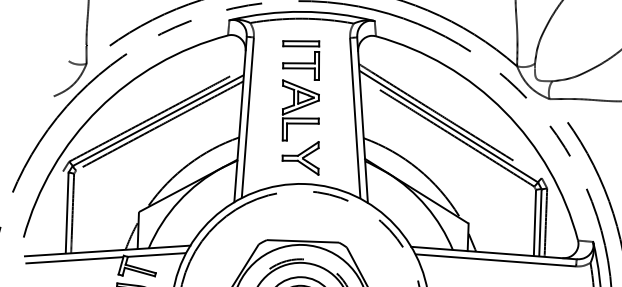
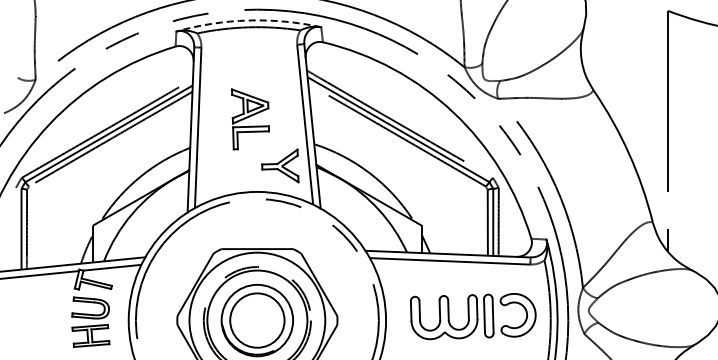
arc: (302, 11) -> (248, 20), solid -> dashed
part: (300, 59) -> (248, 68), removed
part: (301, 157) -> (280, 165), moved

